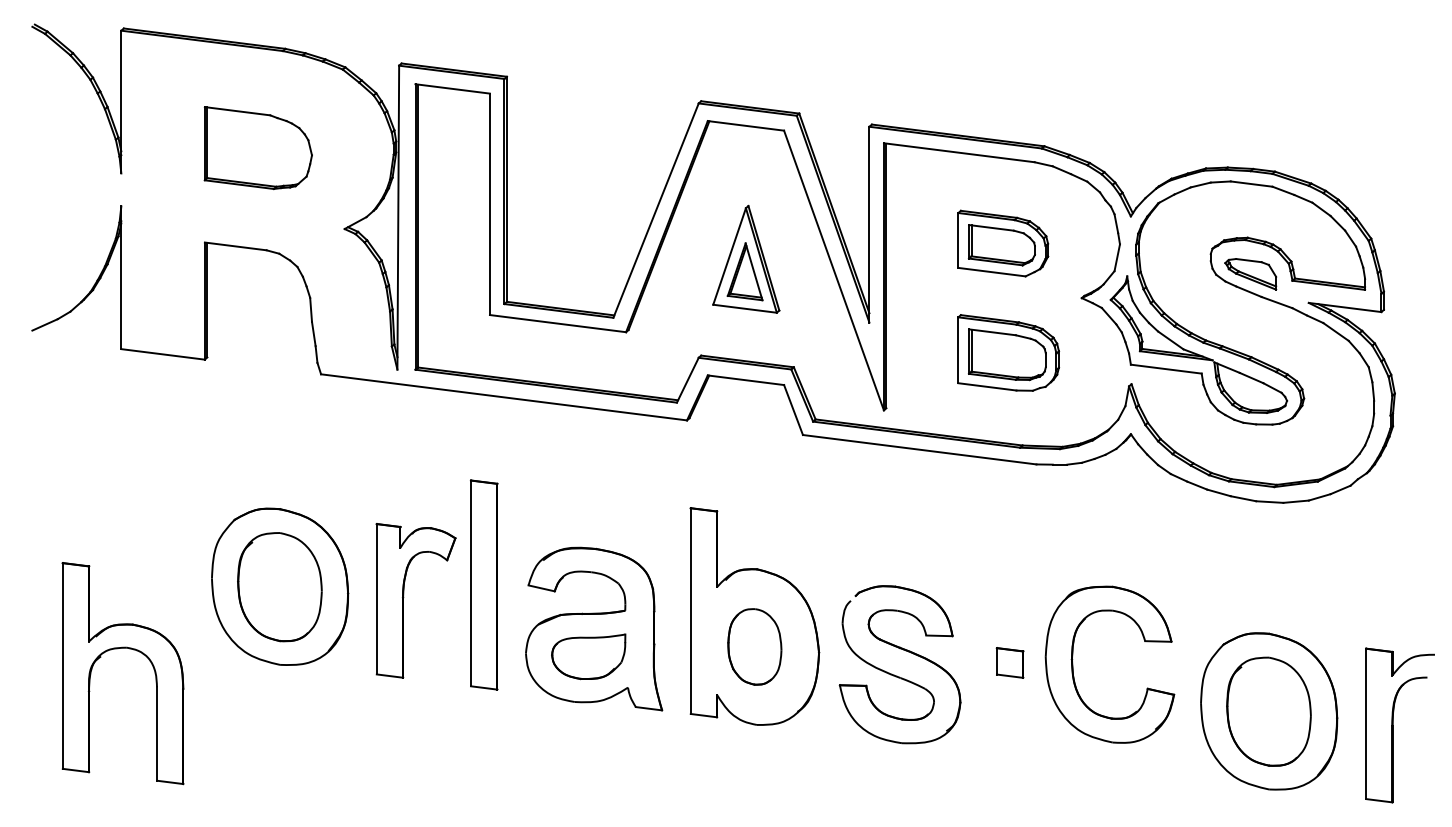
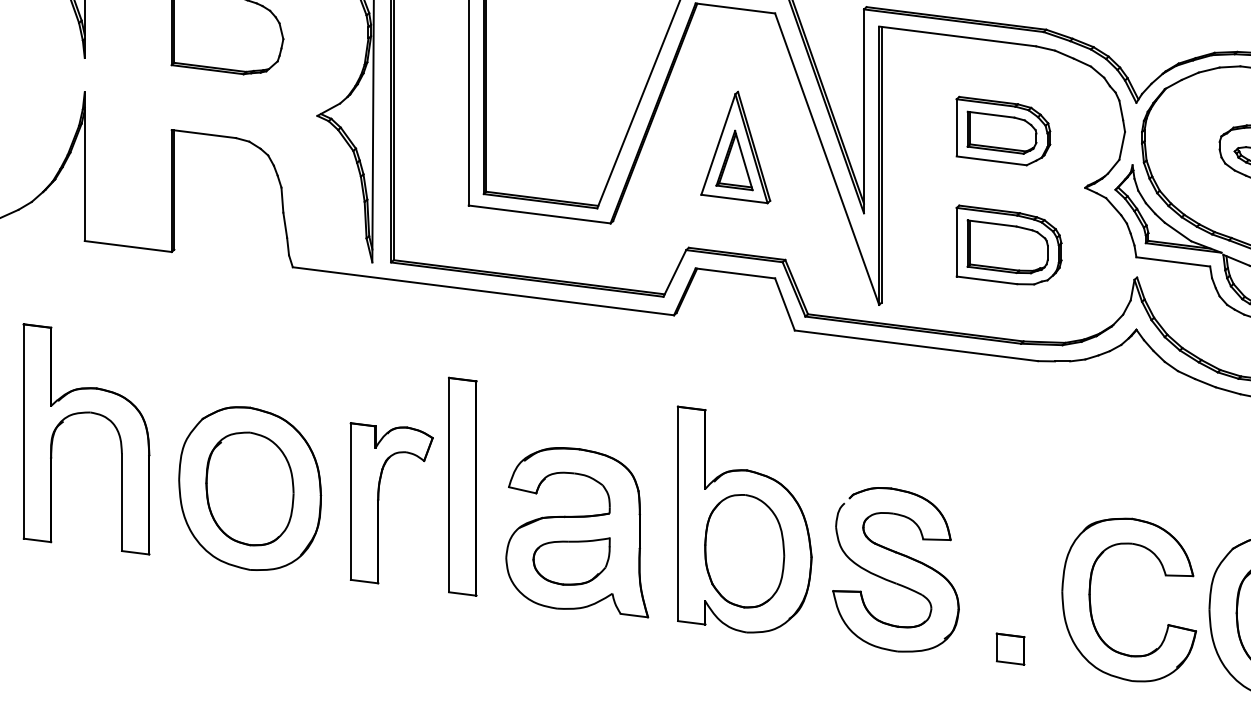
part: (754, 646) -> (744, 550), size x1.43
part: (117, 649) -> (80, 414), moved
part: (1009, 662) -> (1009, 648), moved
part: (1073, 664) -> (1091, 599), moved

